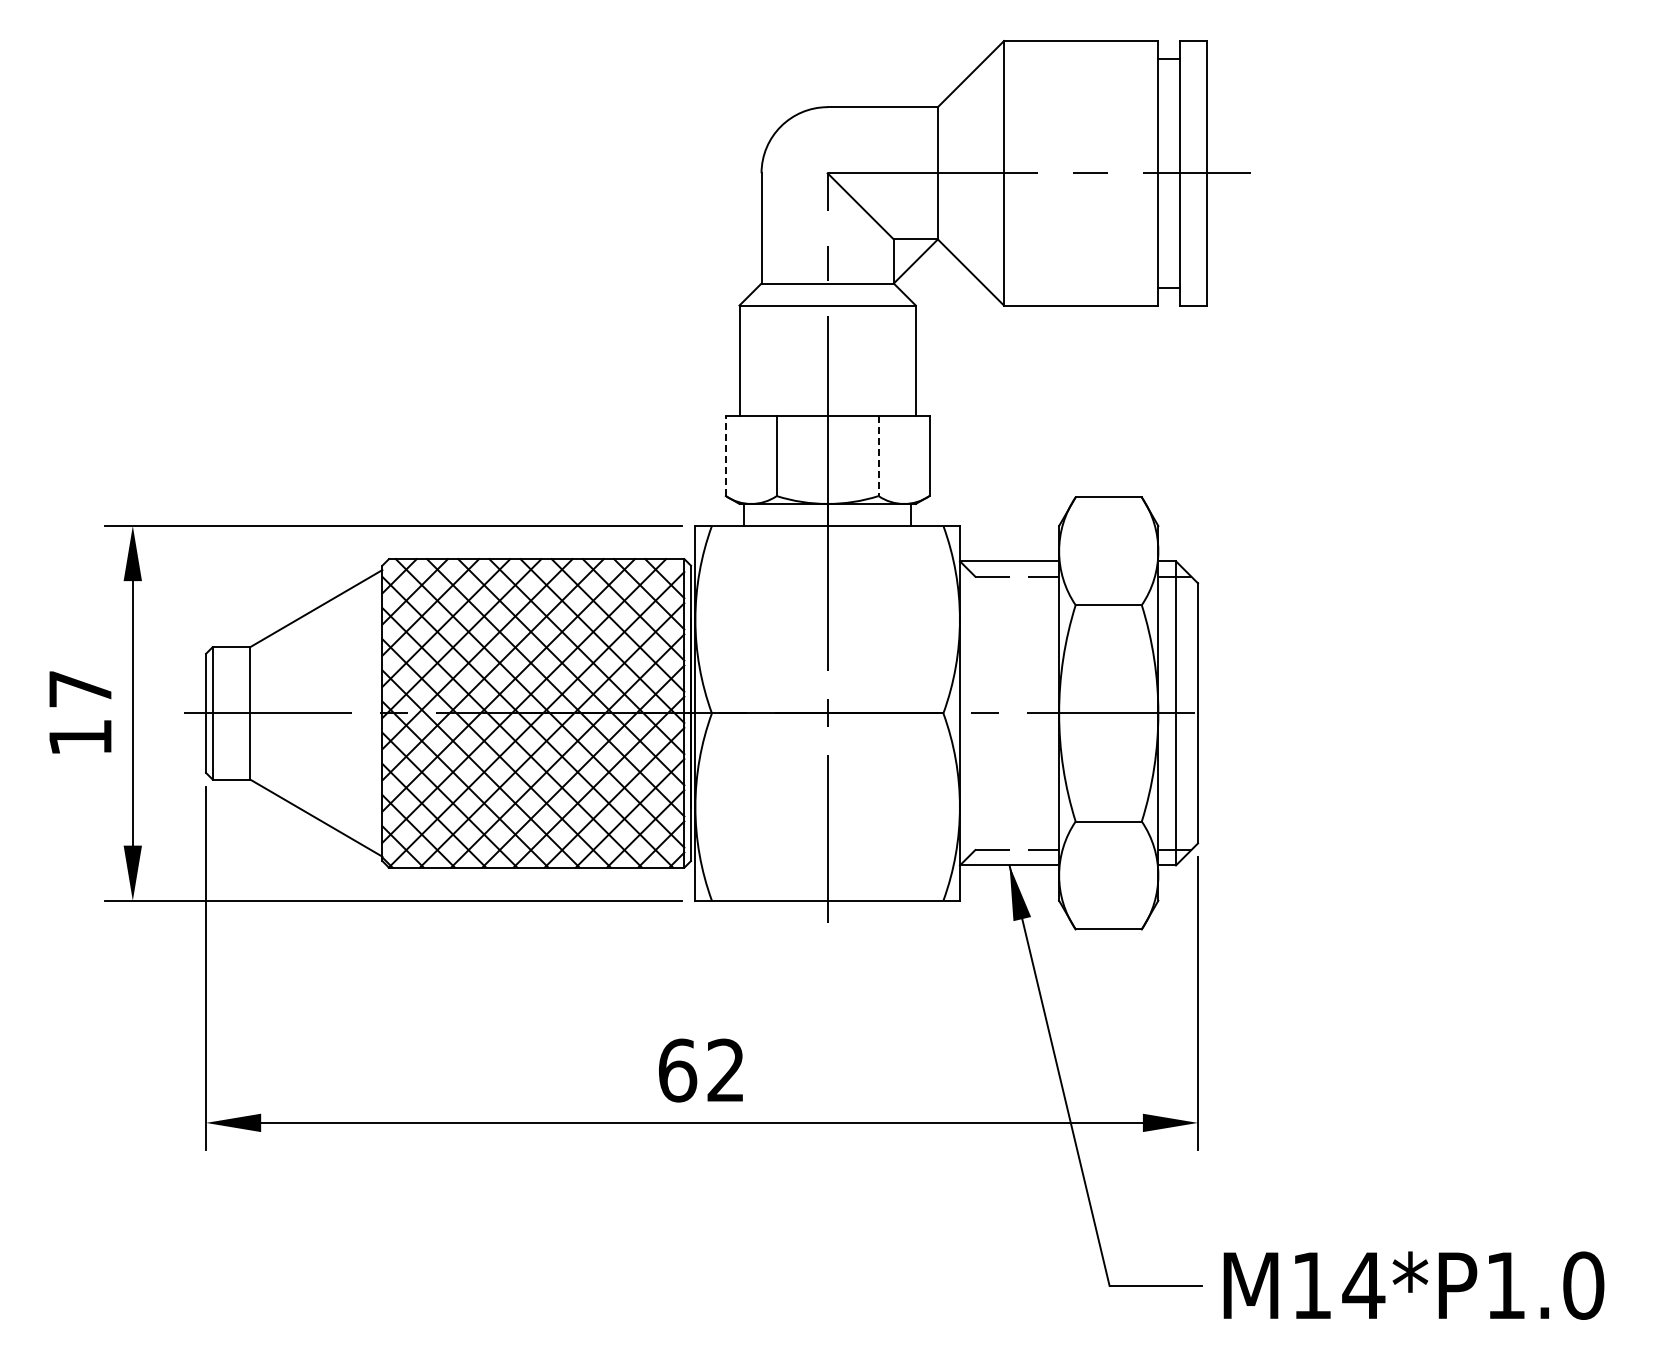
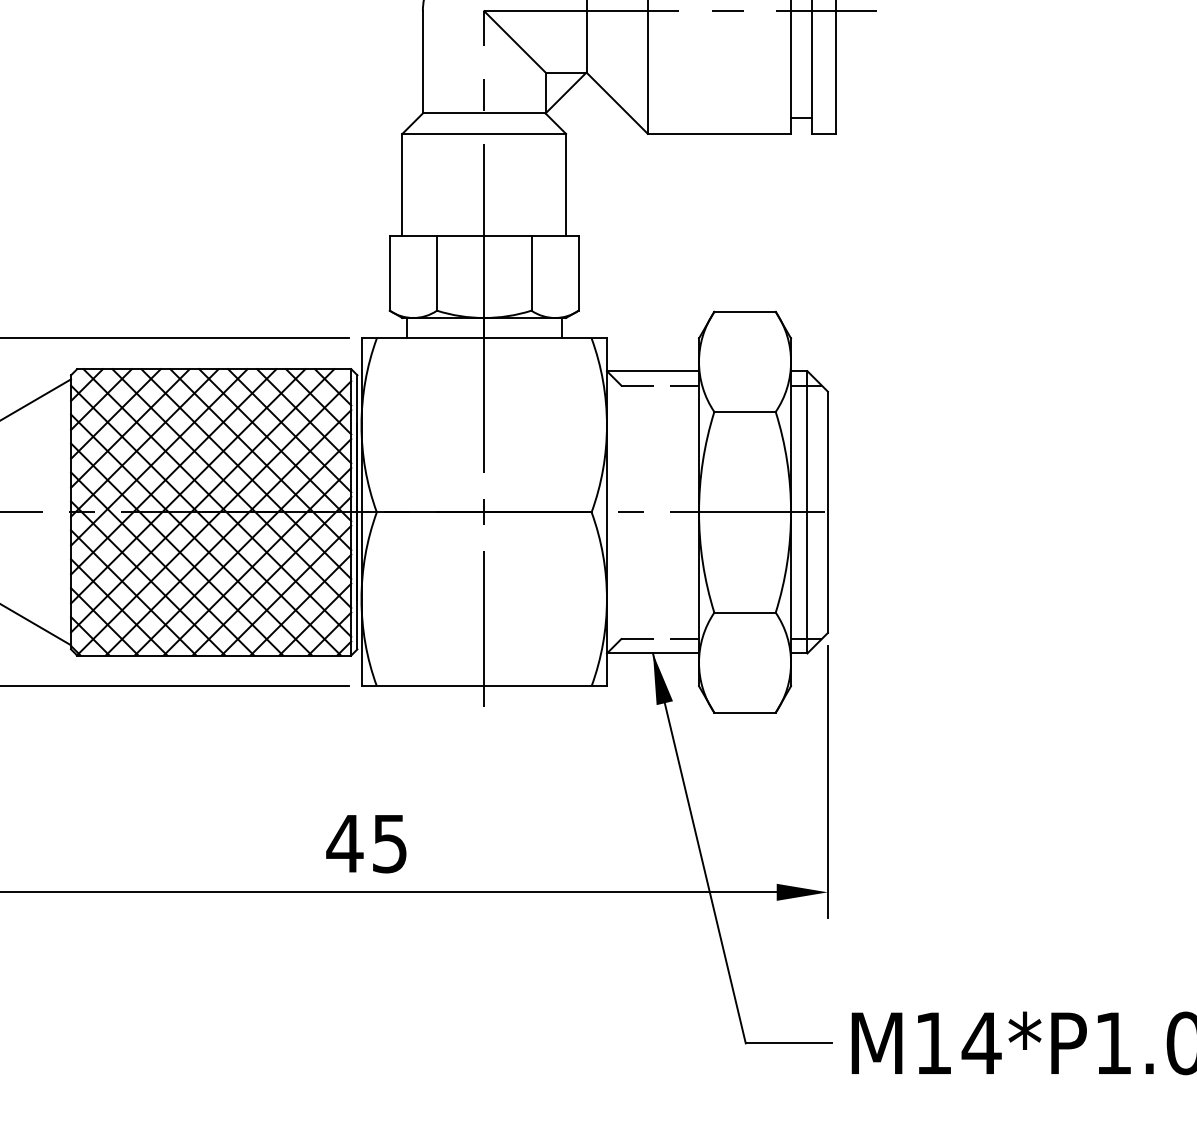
line: (725, 455) -> (389, 273), dashed -> solid
line: (878, 456) -> (531, 273), dashed -> solid
text: (700, 1070) -> (366, 843), 62 -> 45

